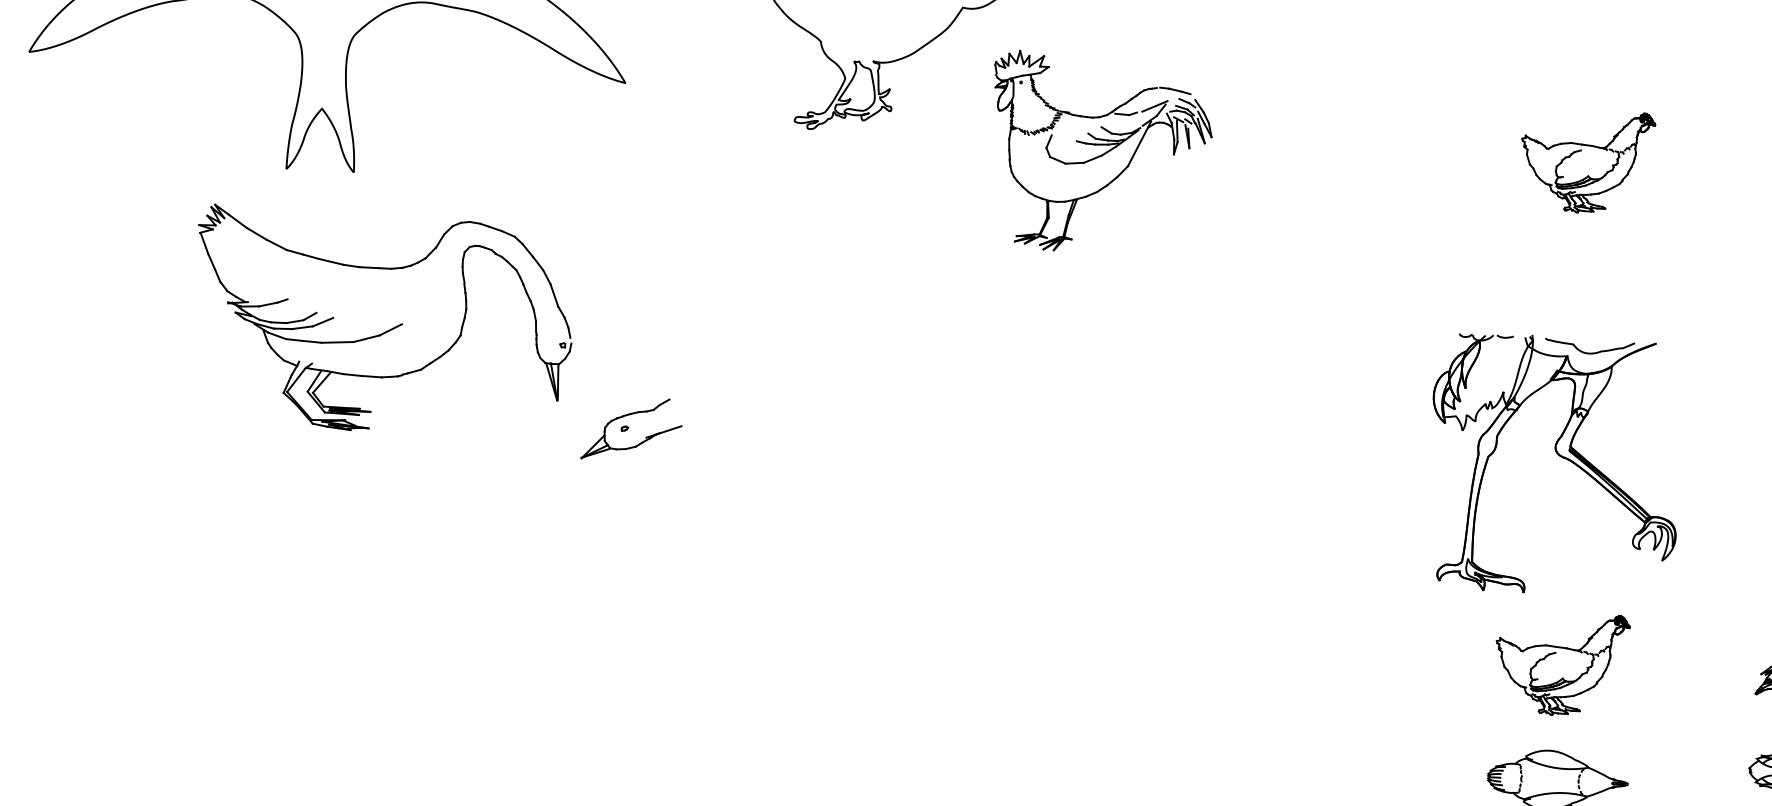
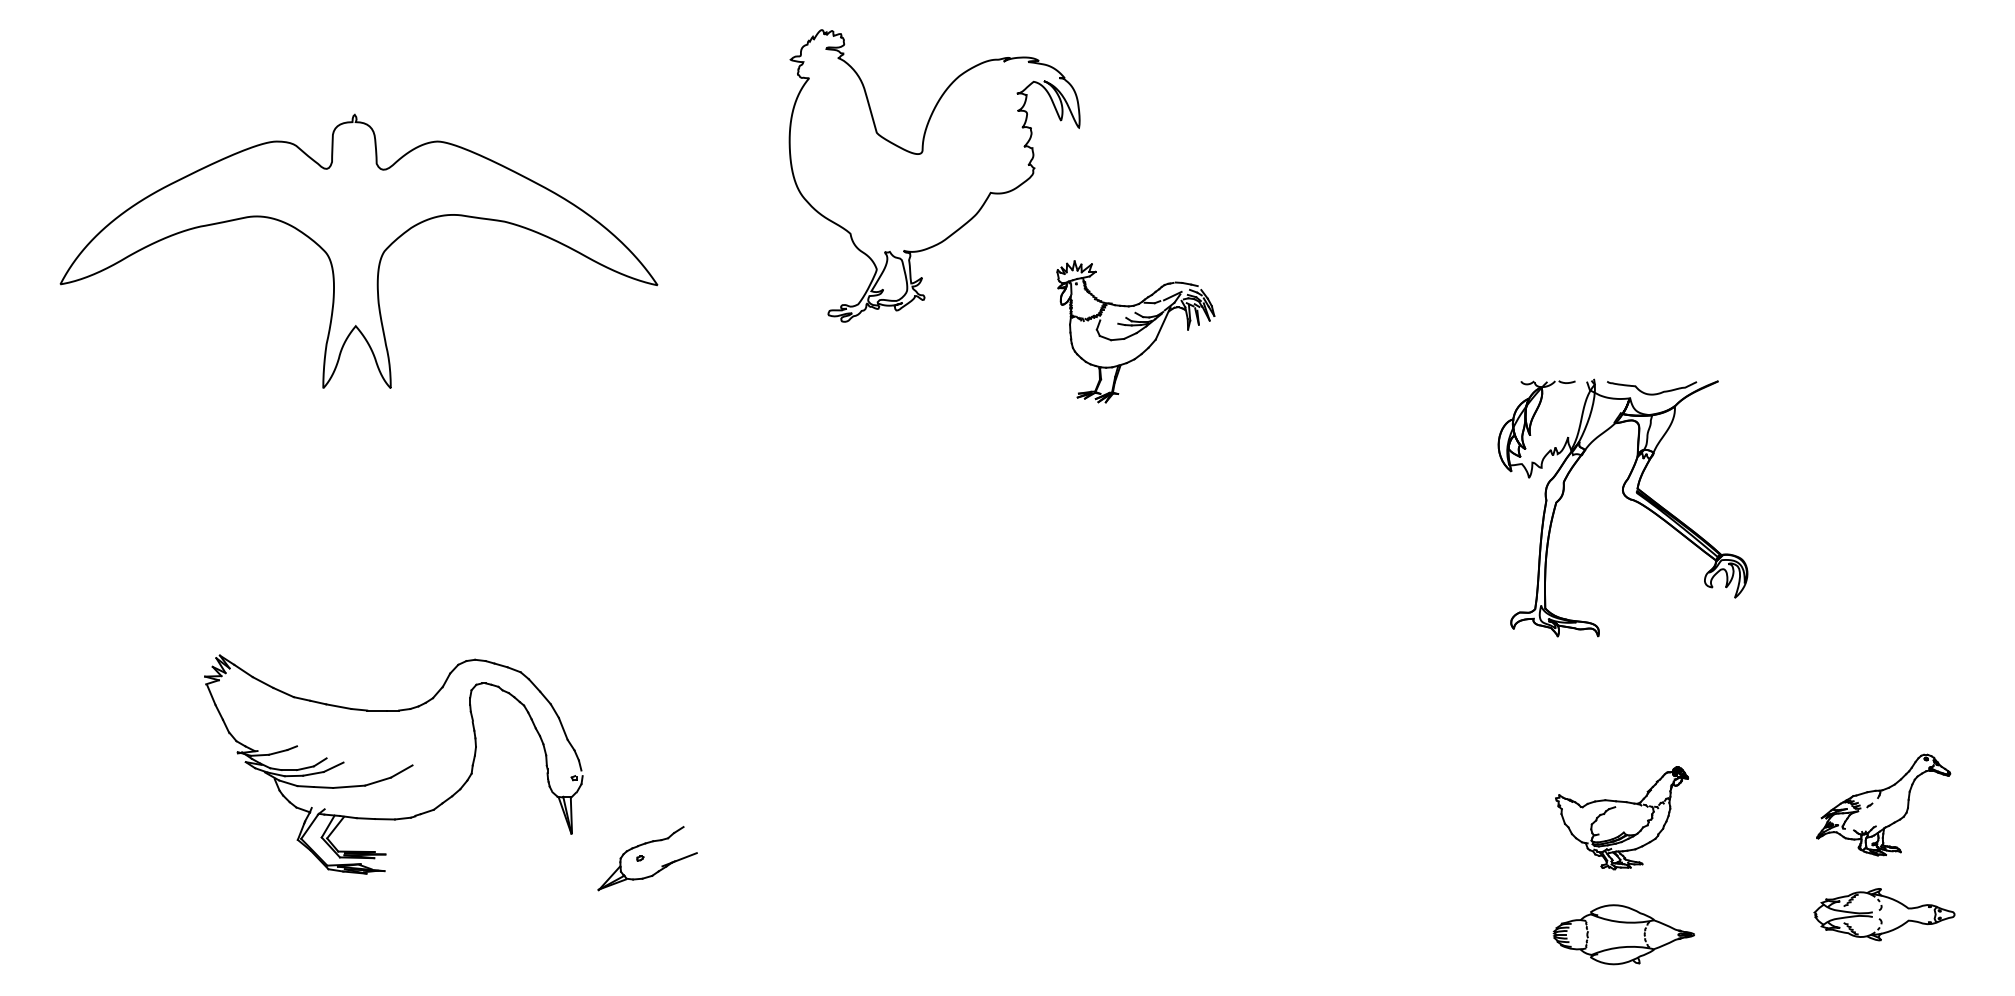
part: (1100, 153) -> (1135, 331), size x0.71
part: (1587, 162) -> (1622, 315), removed
part: (450, 345) -> (462, 784), moved
part: (1558, 456) -> (1626, 498), moved

